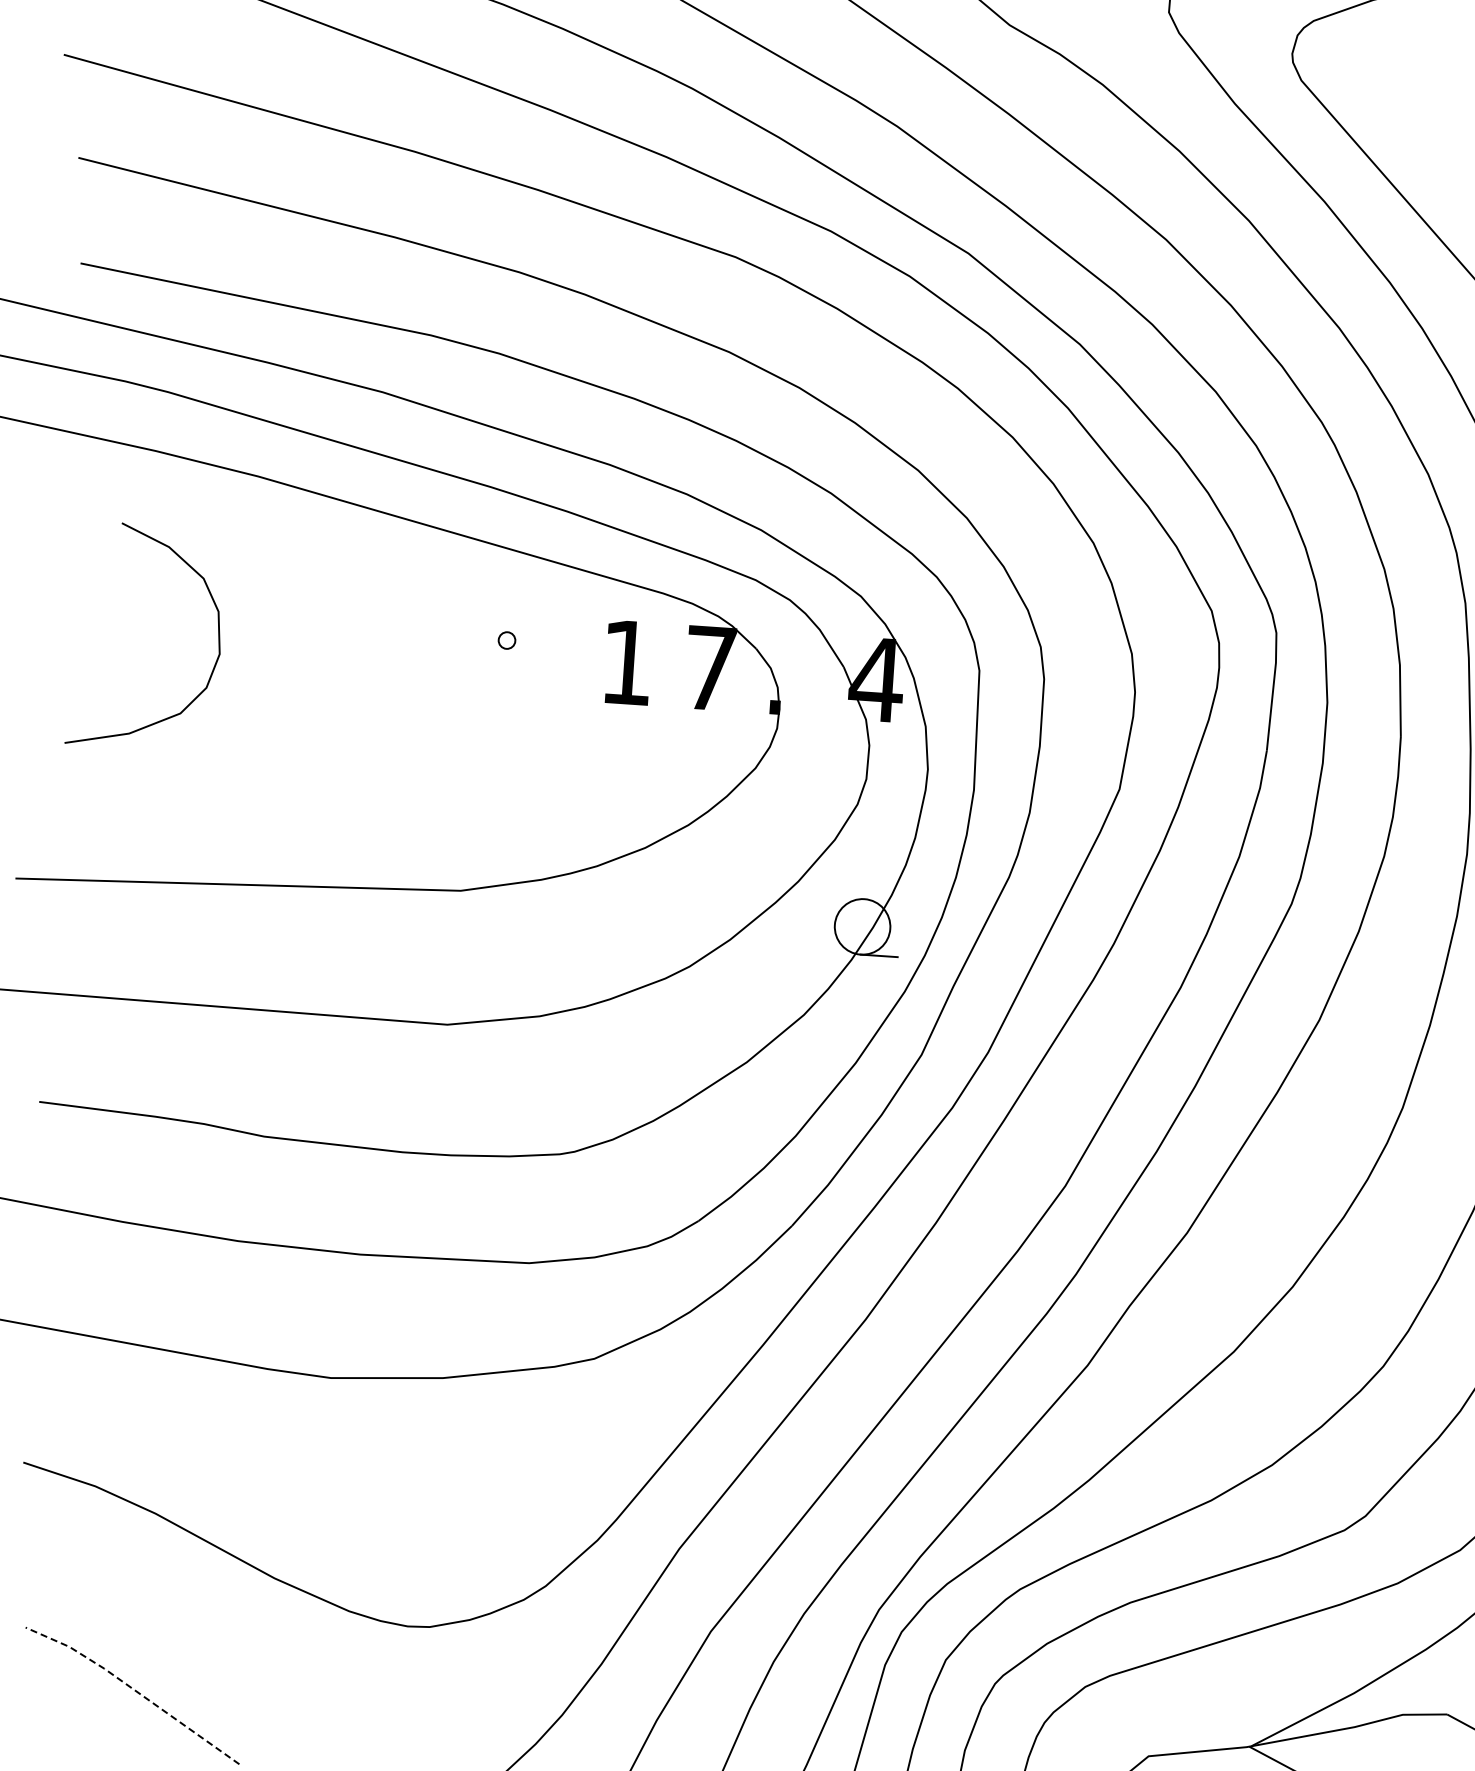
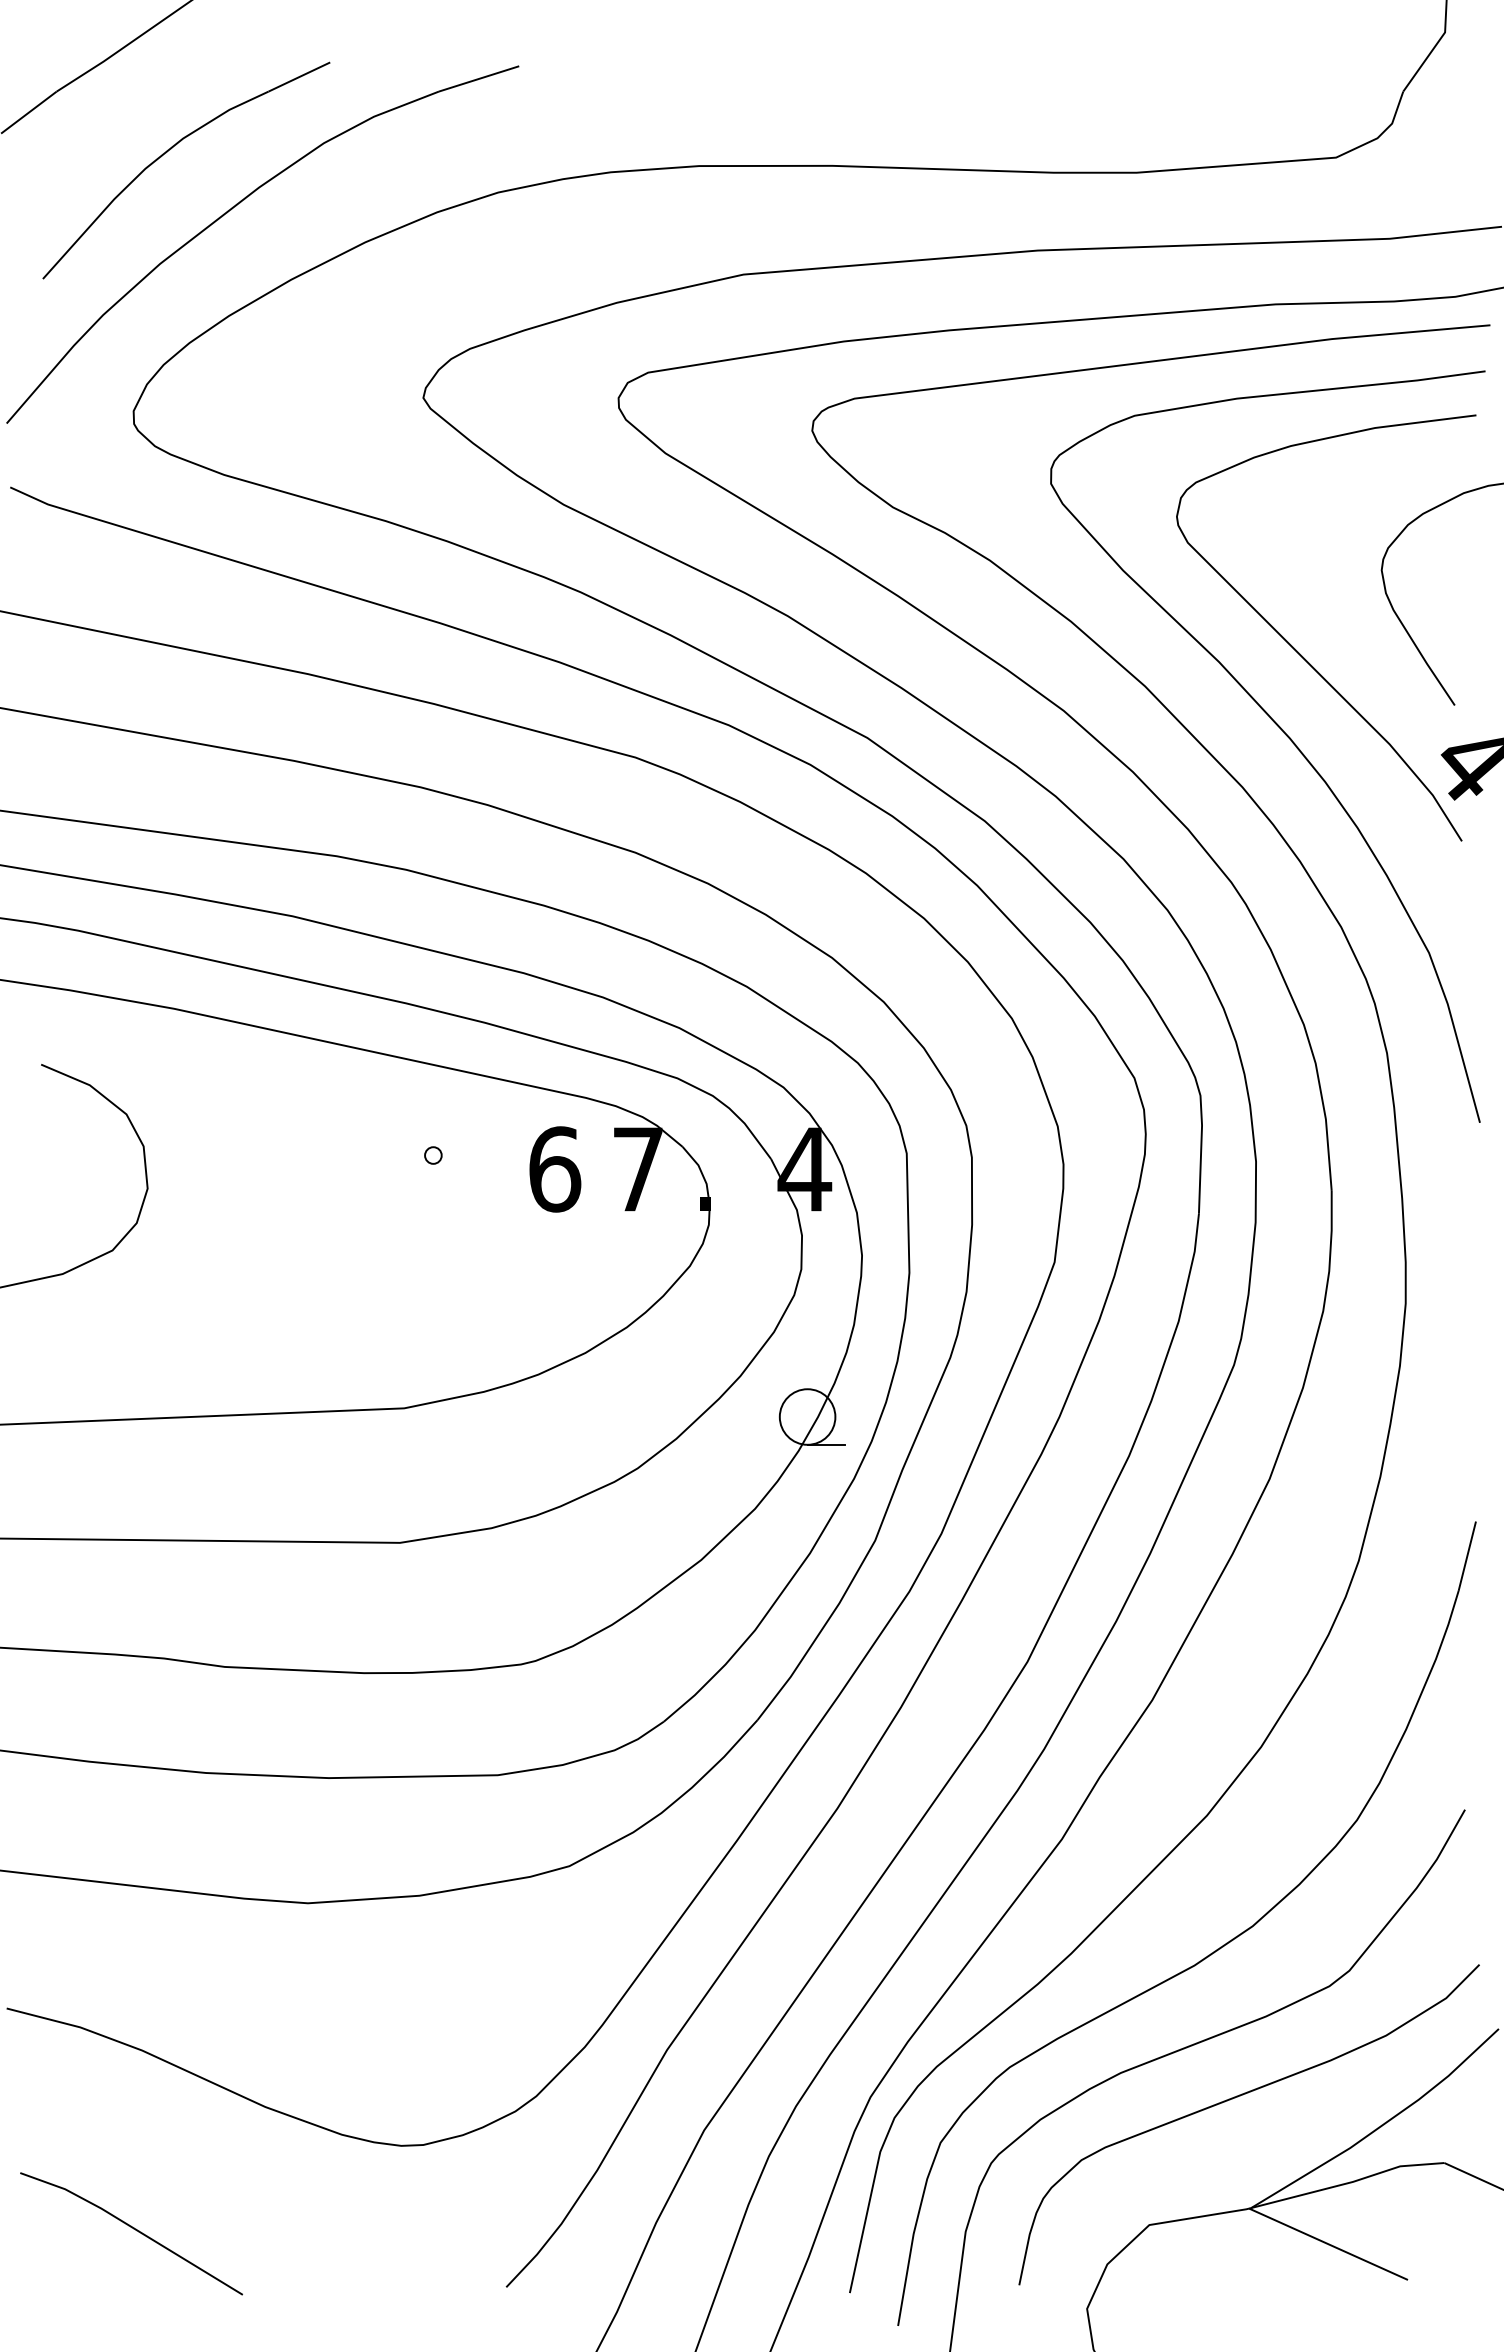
text: (627, 662) -> (555, 1169), 1 -> 6
line: (133, 1689) -> (132, 2227), dashed -> solid

